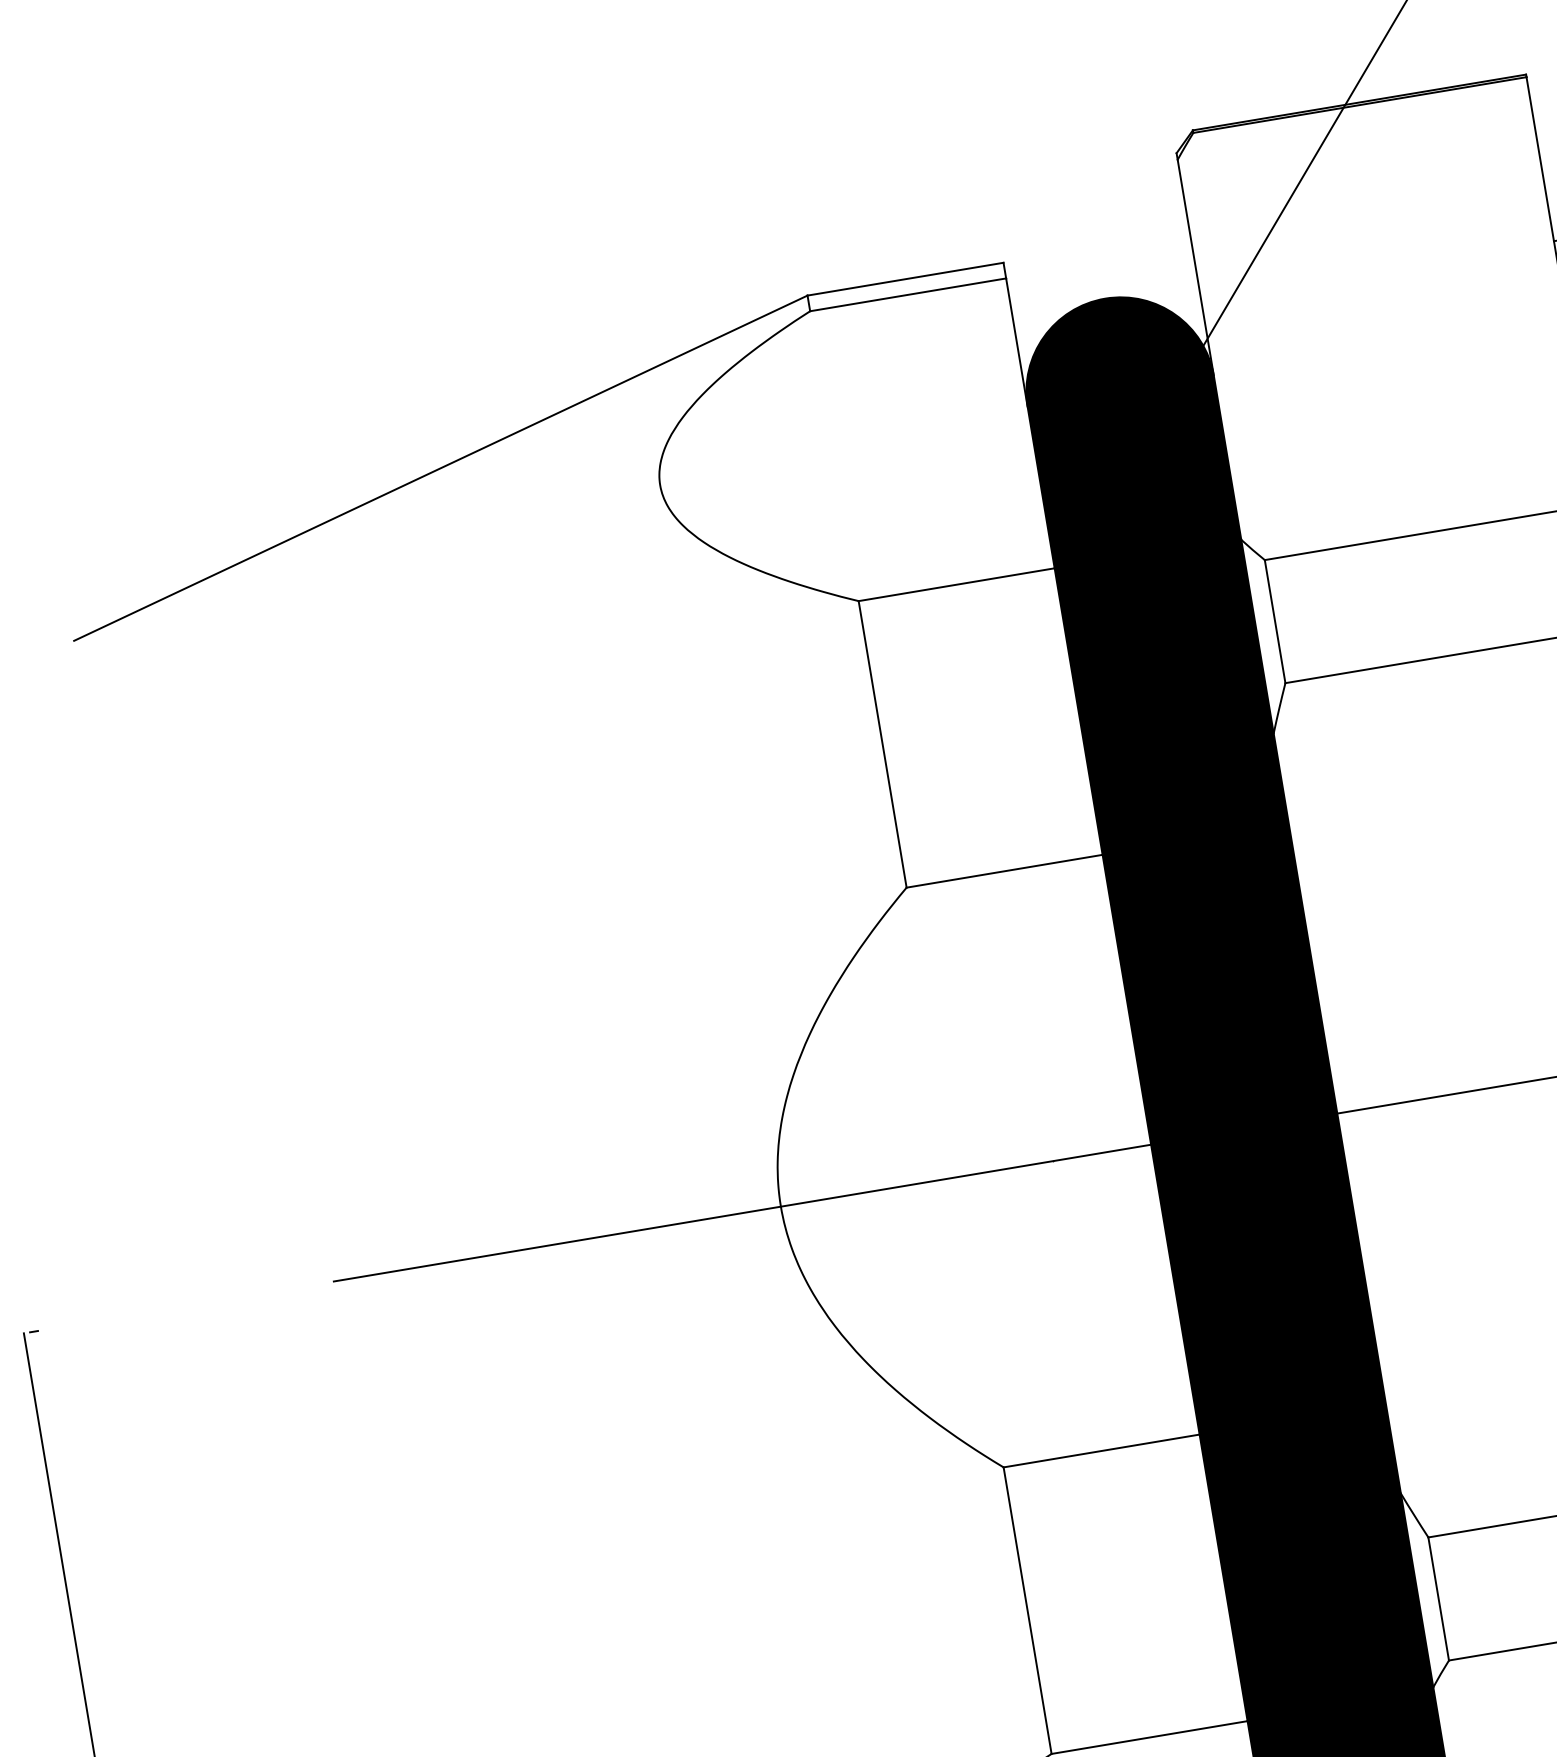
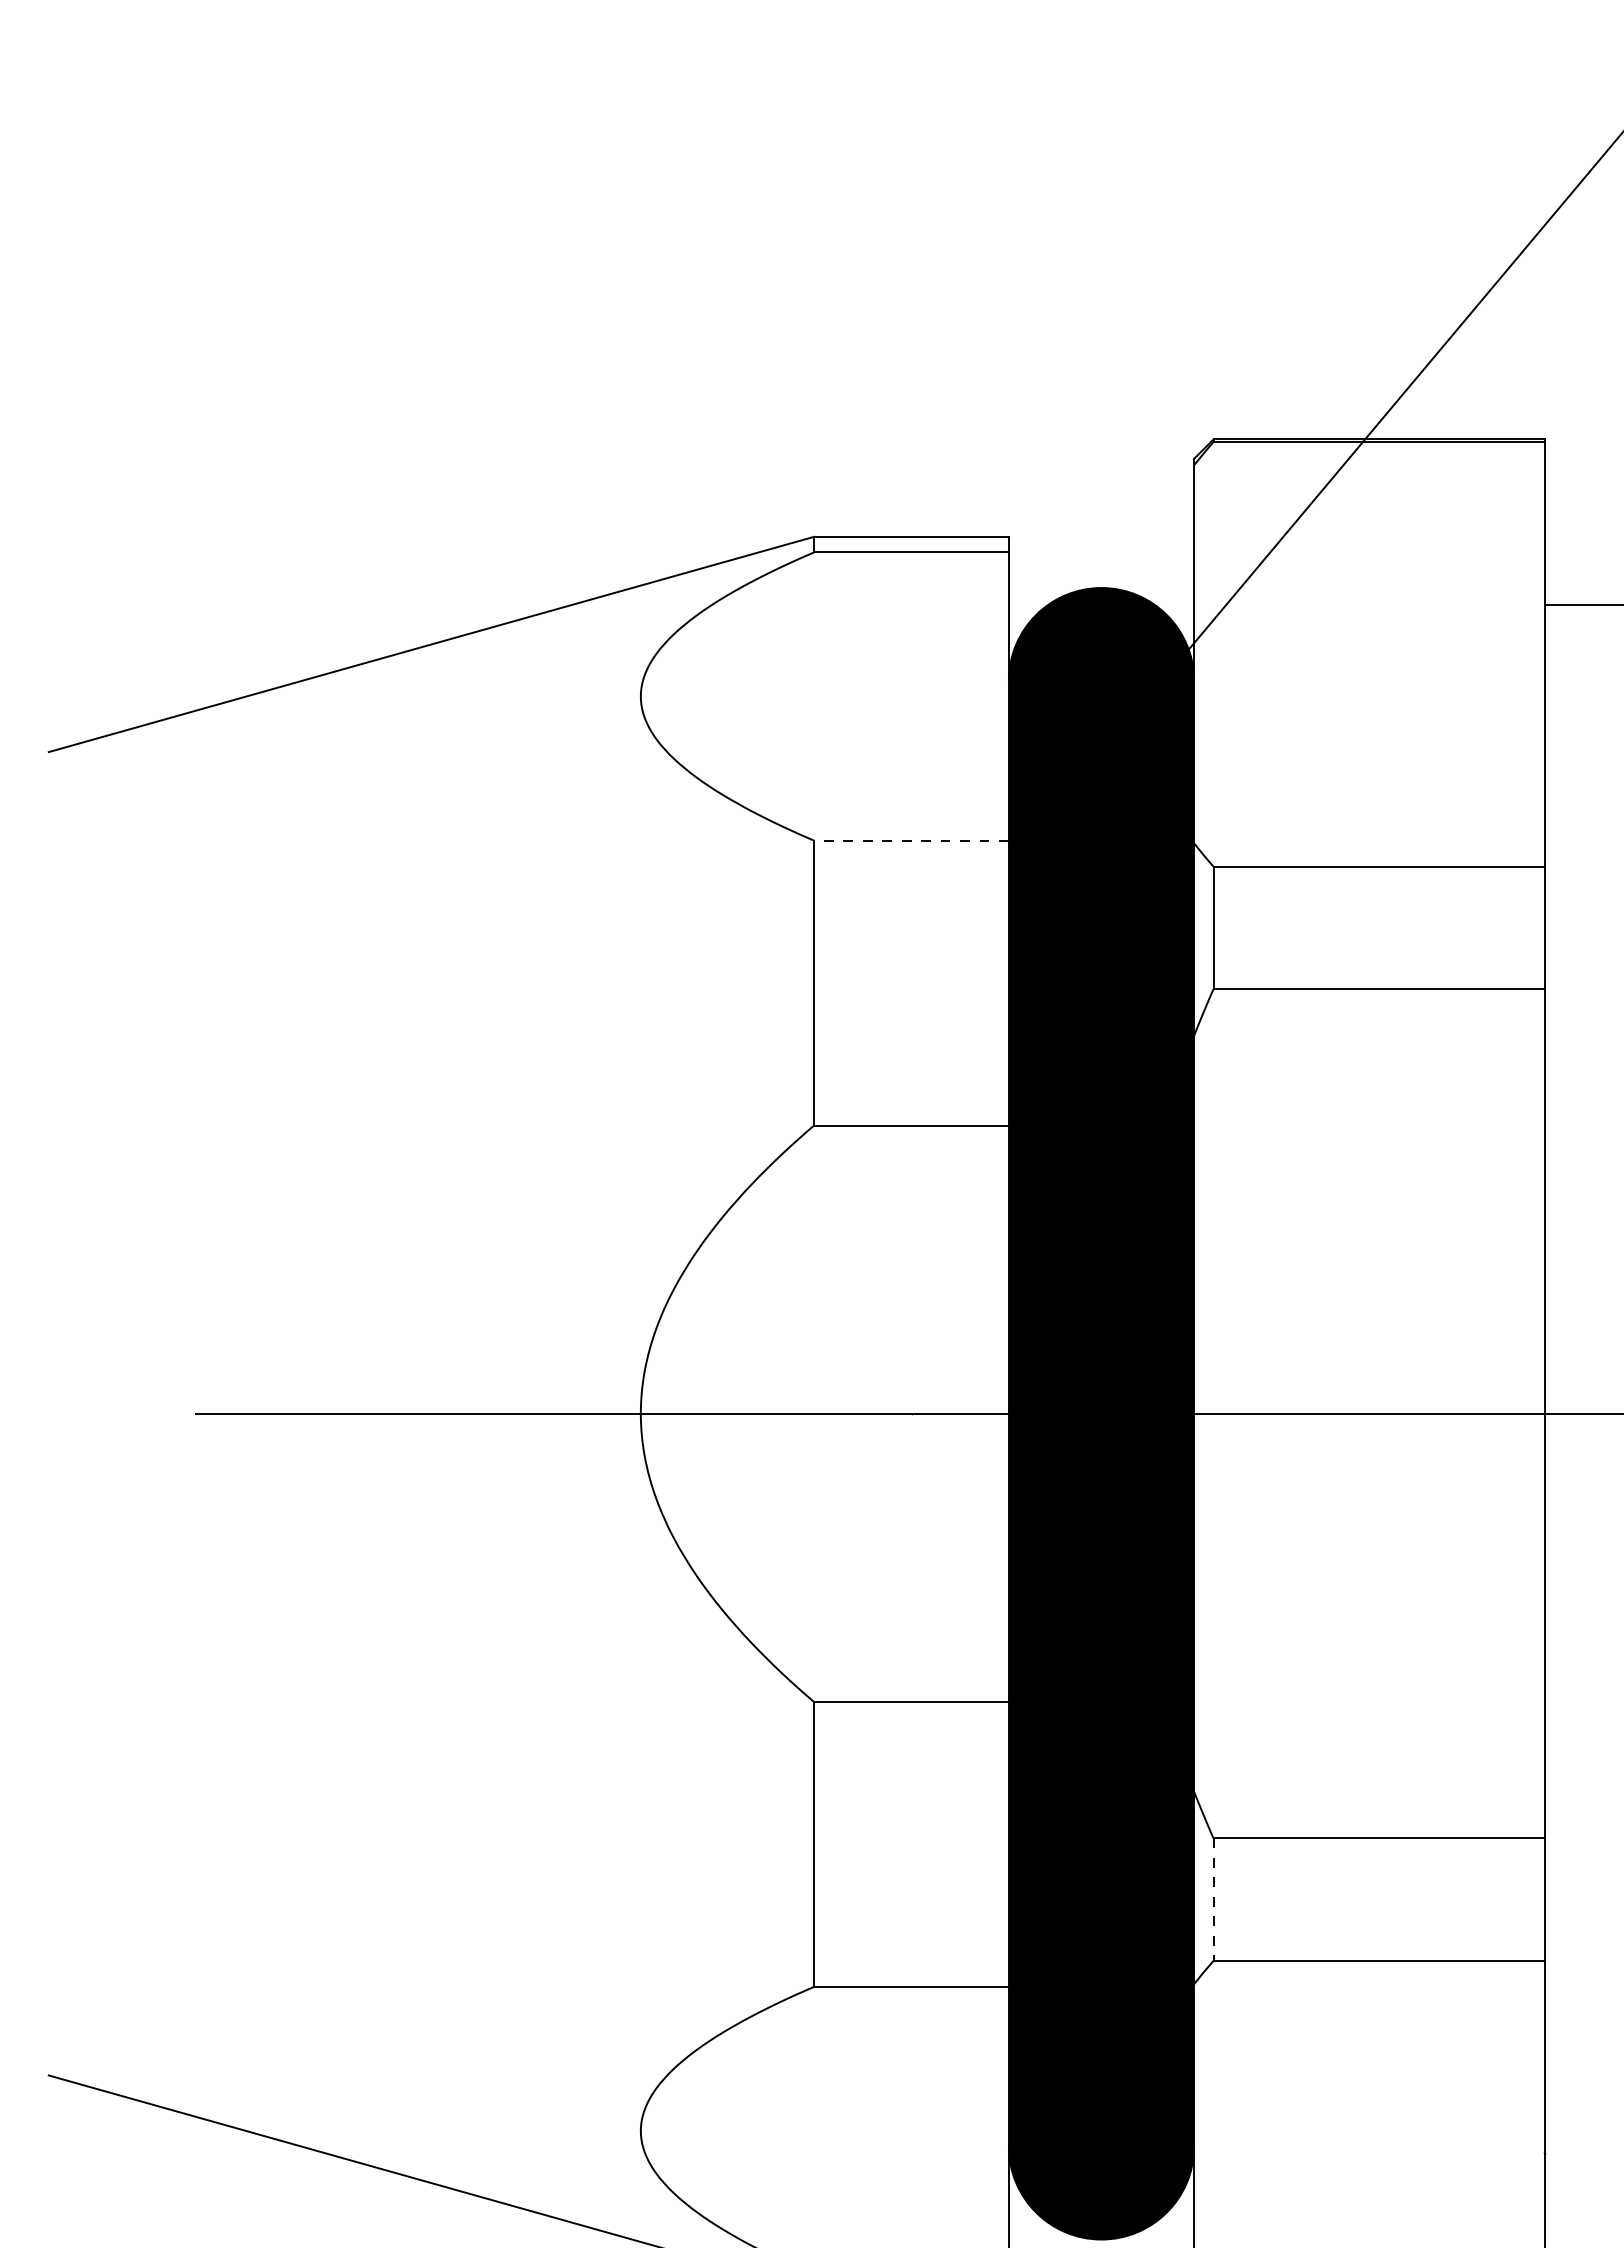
line: (956, 584) -> (911, 840), solid -> dashed
line: (1438, 1599) -> (1213, 1900), solid -> dashed

